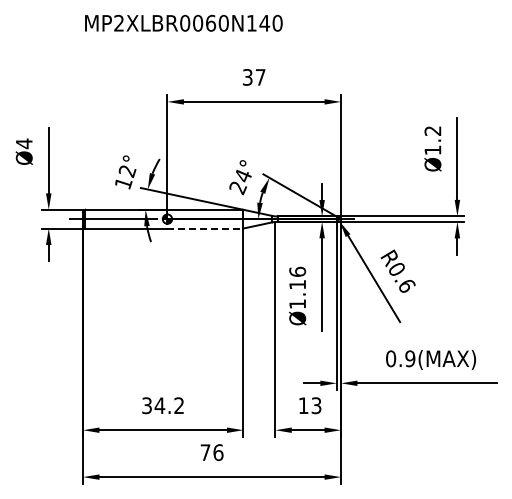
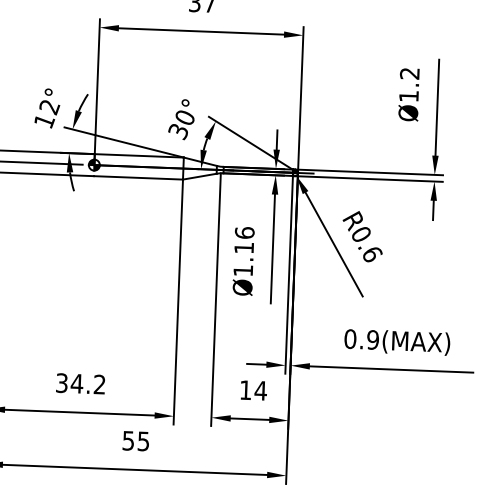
text: (240, 182) -> (181, 125), 24° -> 30°
line: (205, 228) -> (138, 177), dashed -> solid
text: (316, 405) -> (260, 390), 13 -> 14
text: (211, 452) -> (135, 440), 76 -> 55

